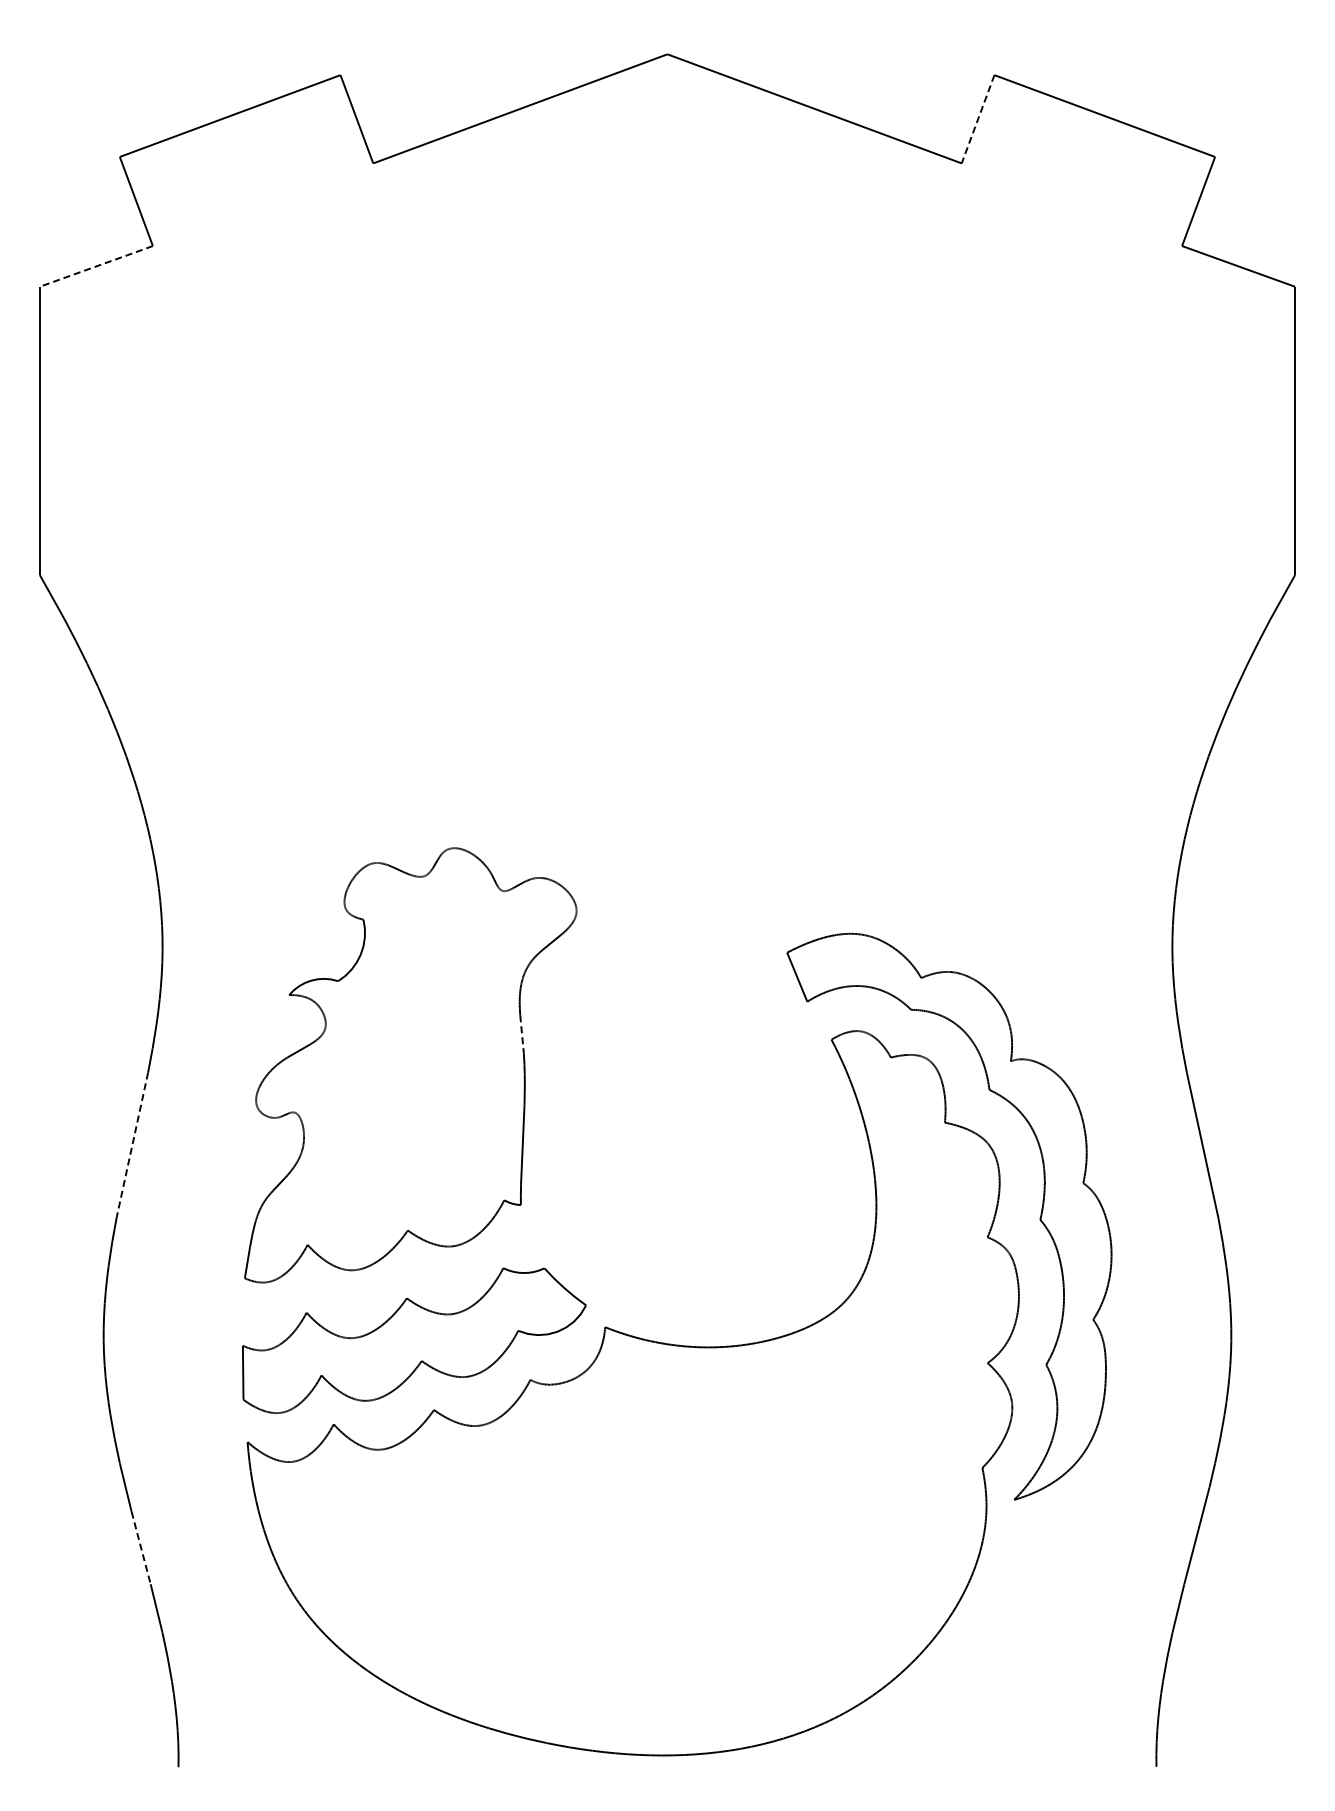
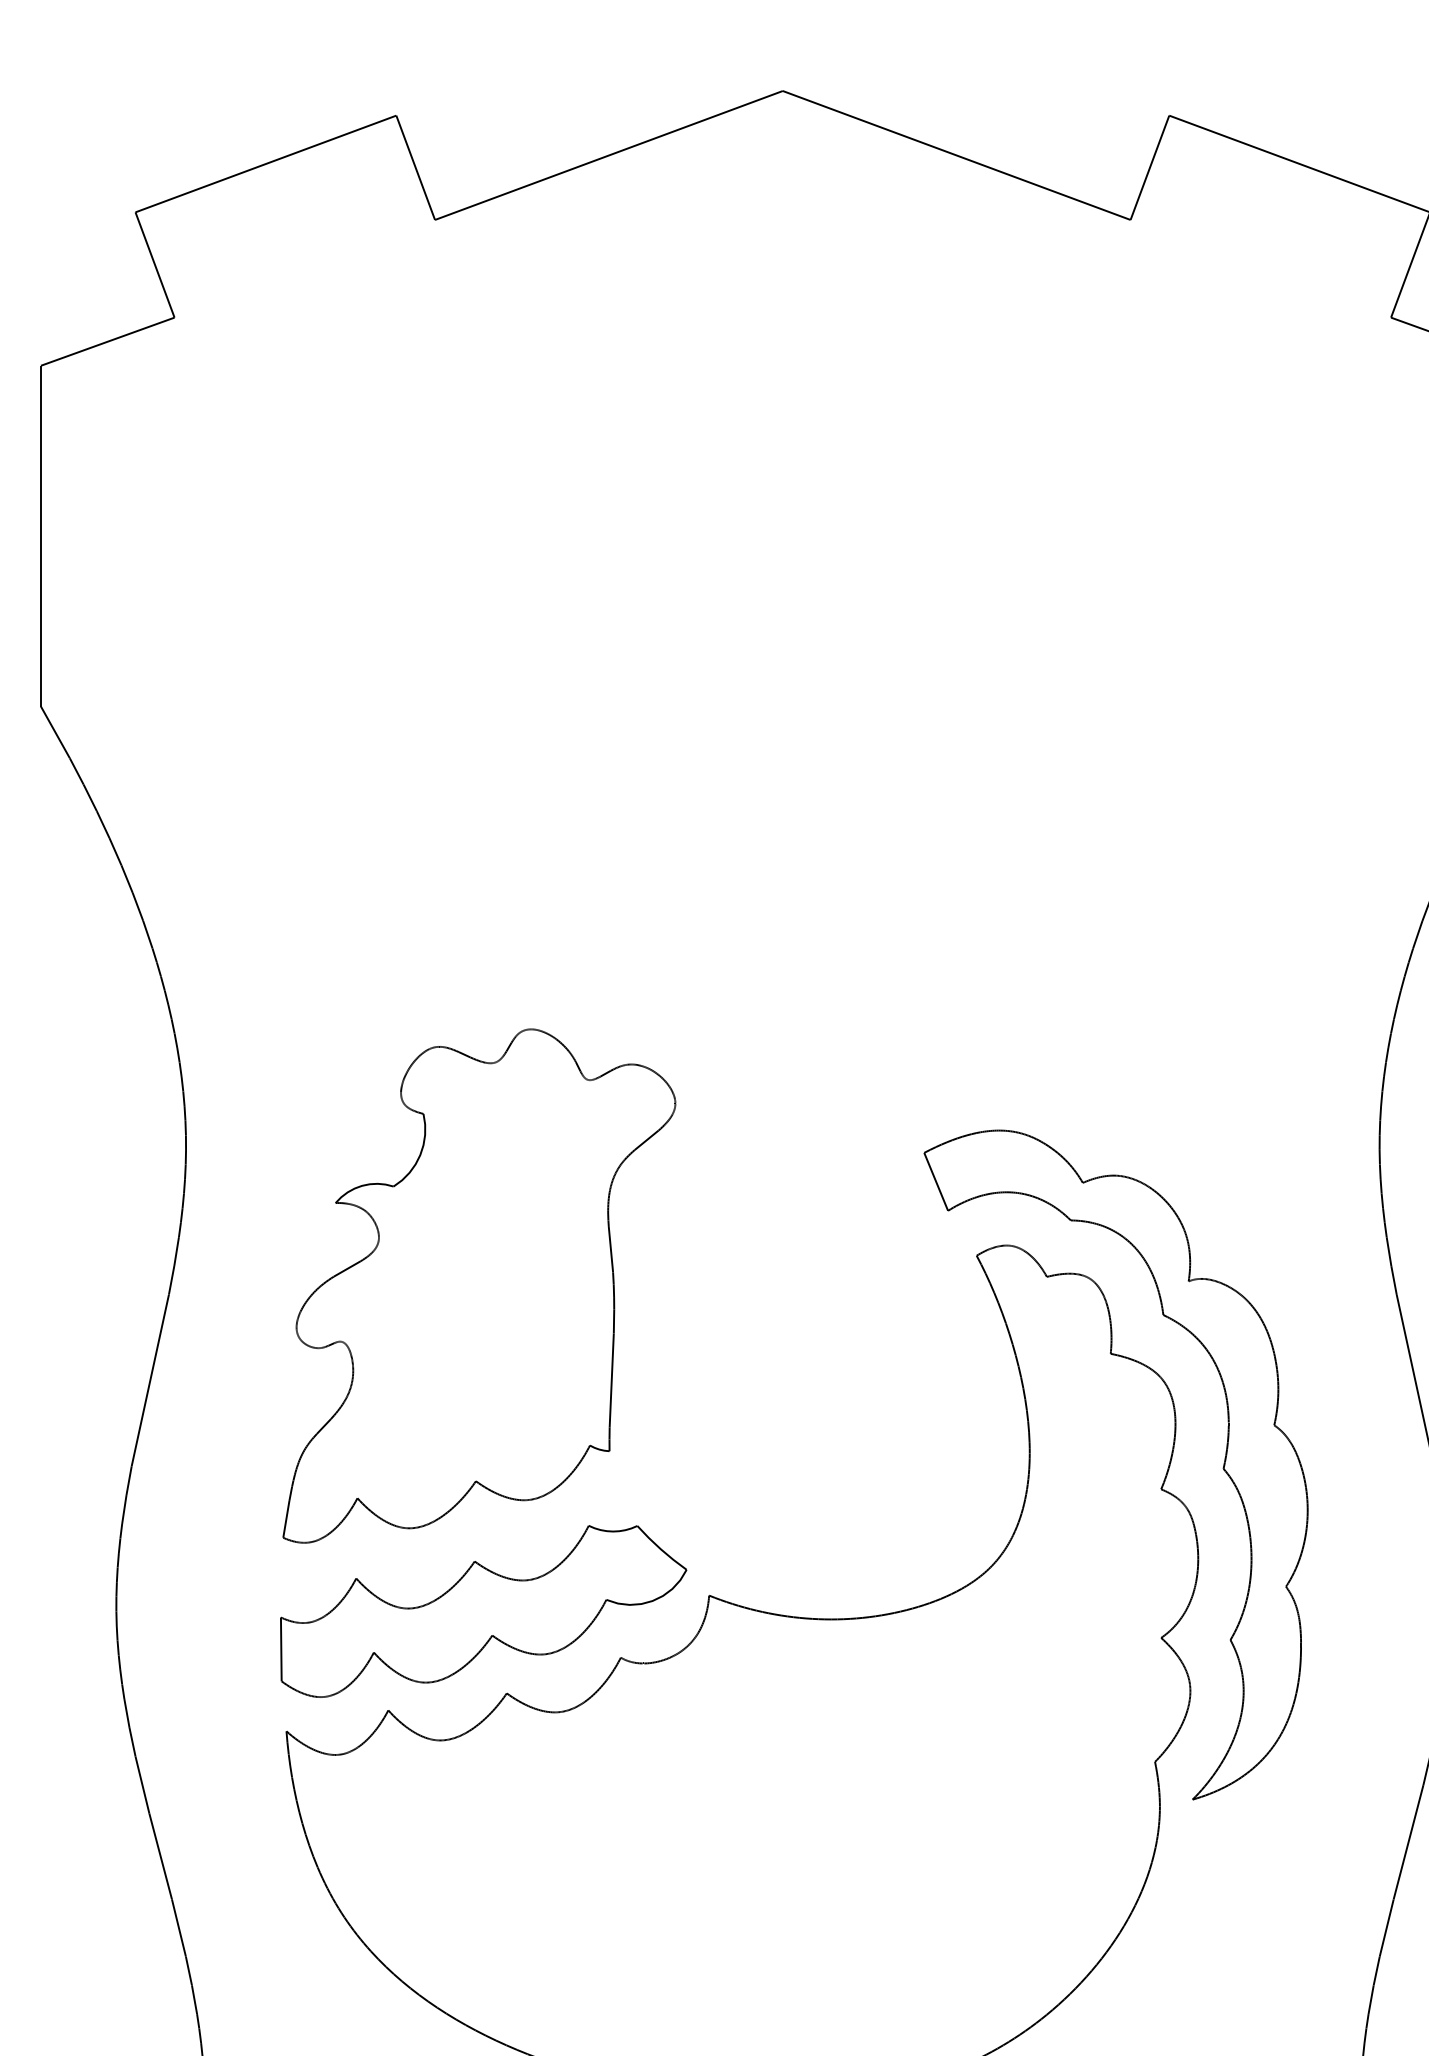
line: (977, 119) -> (1149, 168), dashed -> solid
line: (95, 266) -> (106, 341), dashed -> solid
line: (522, 1035) -> (611, 1250), dashed -> solid
line: (132, 1145) -> (150, 1380), dashed -> solid
line: (141, 1548) -> (161, 1857), dashed -> solid

